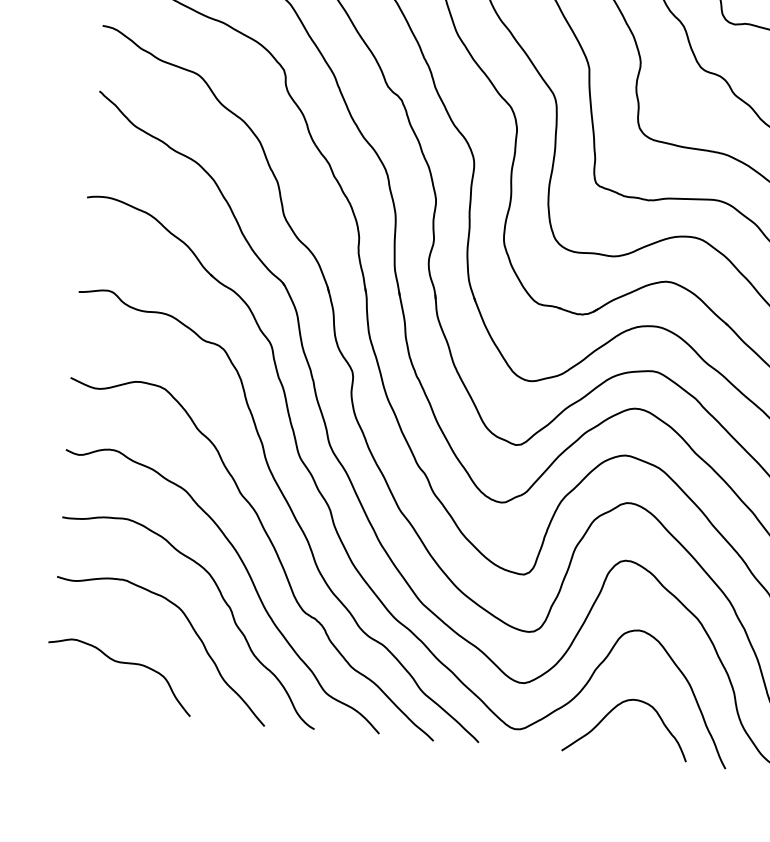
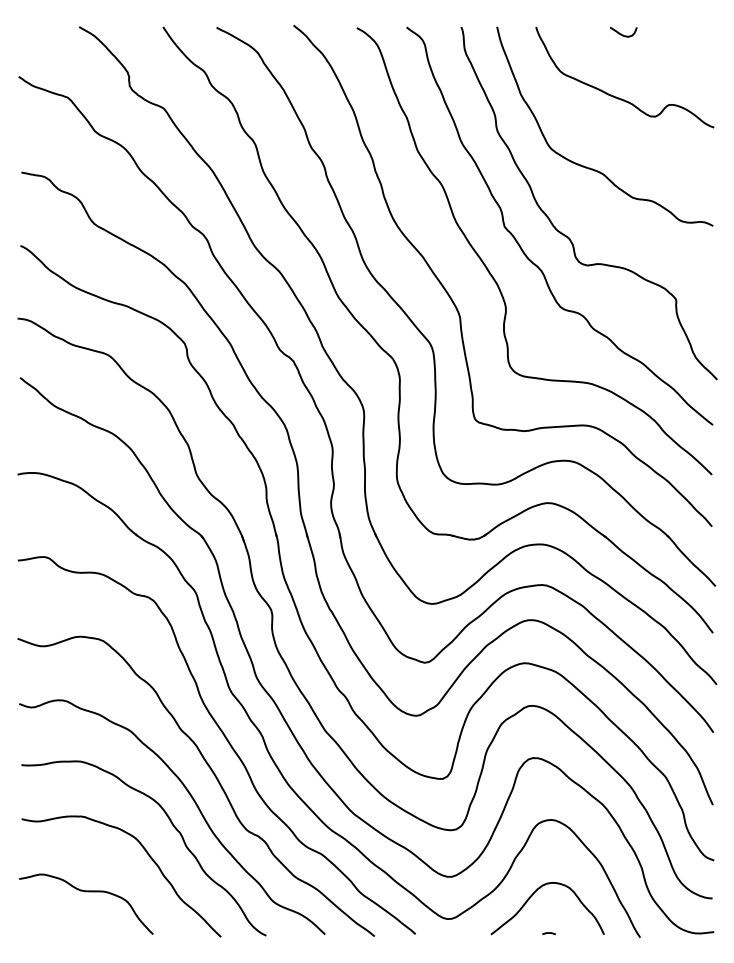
curve: (624, 755) -> (548, 933), added

